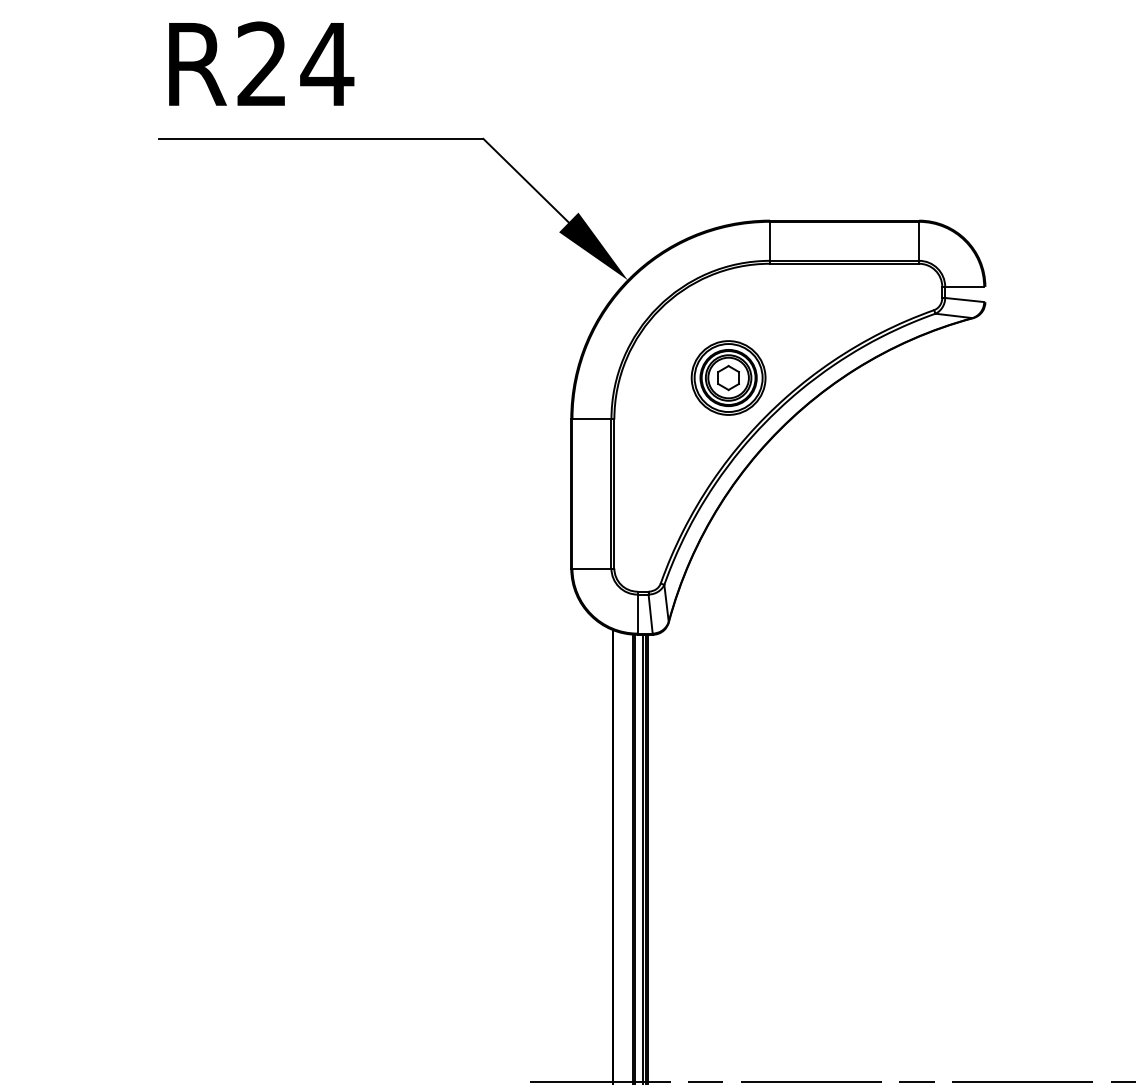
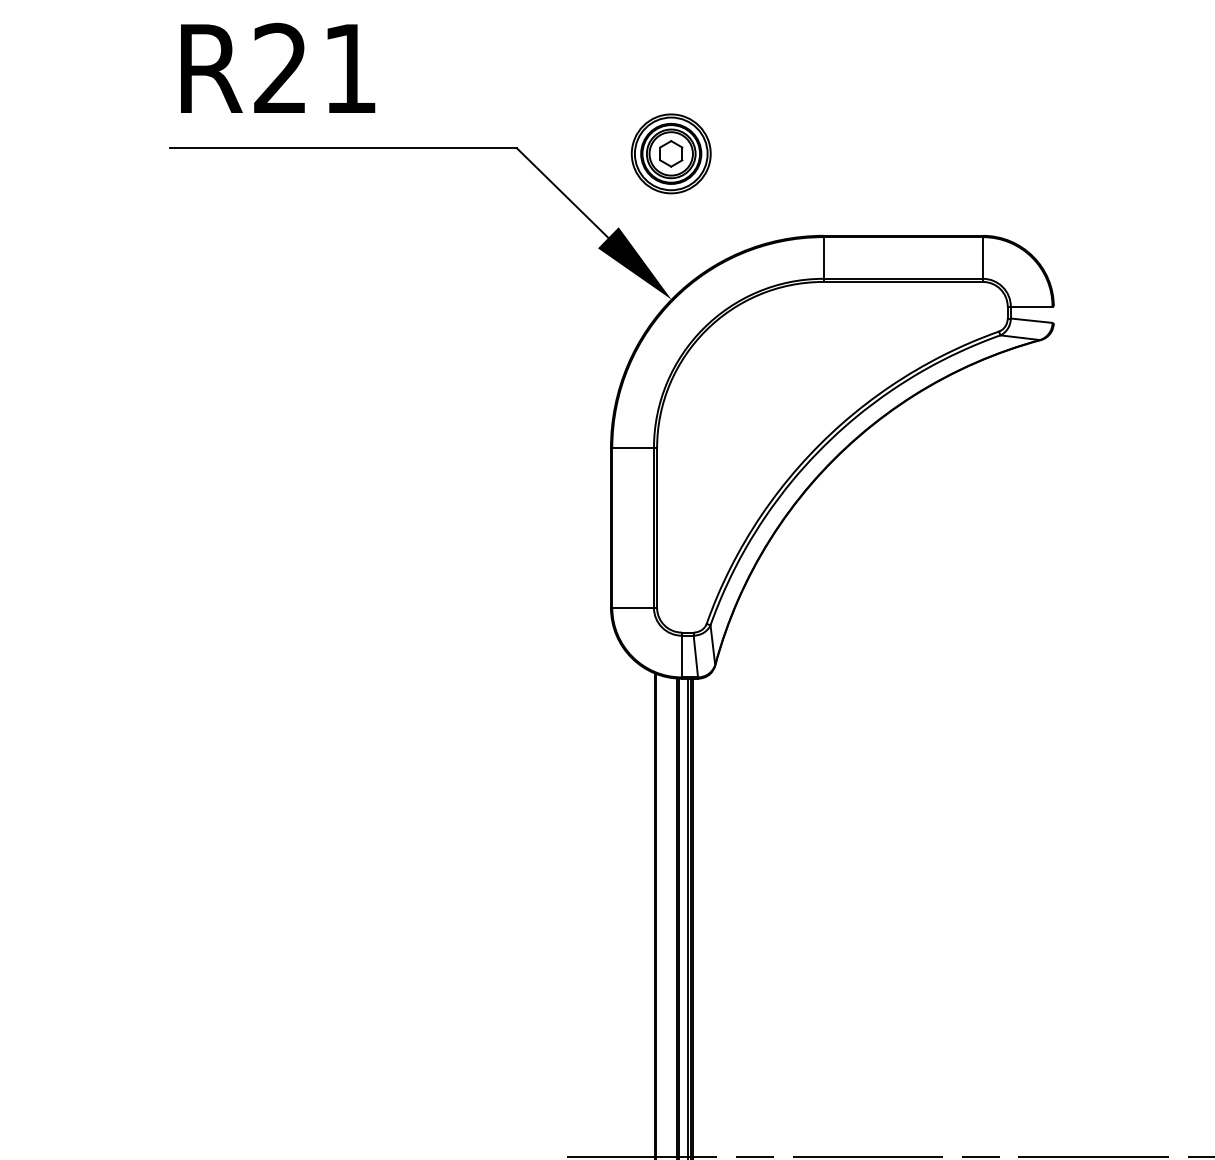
text: (327, 64) -> (350, 68), R24 -> R21
part: (728, 377) -> (671, 153), moved

